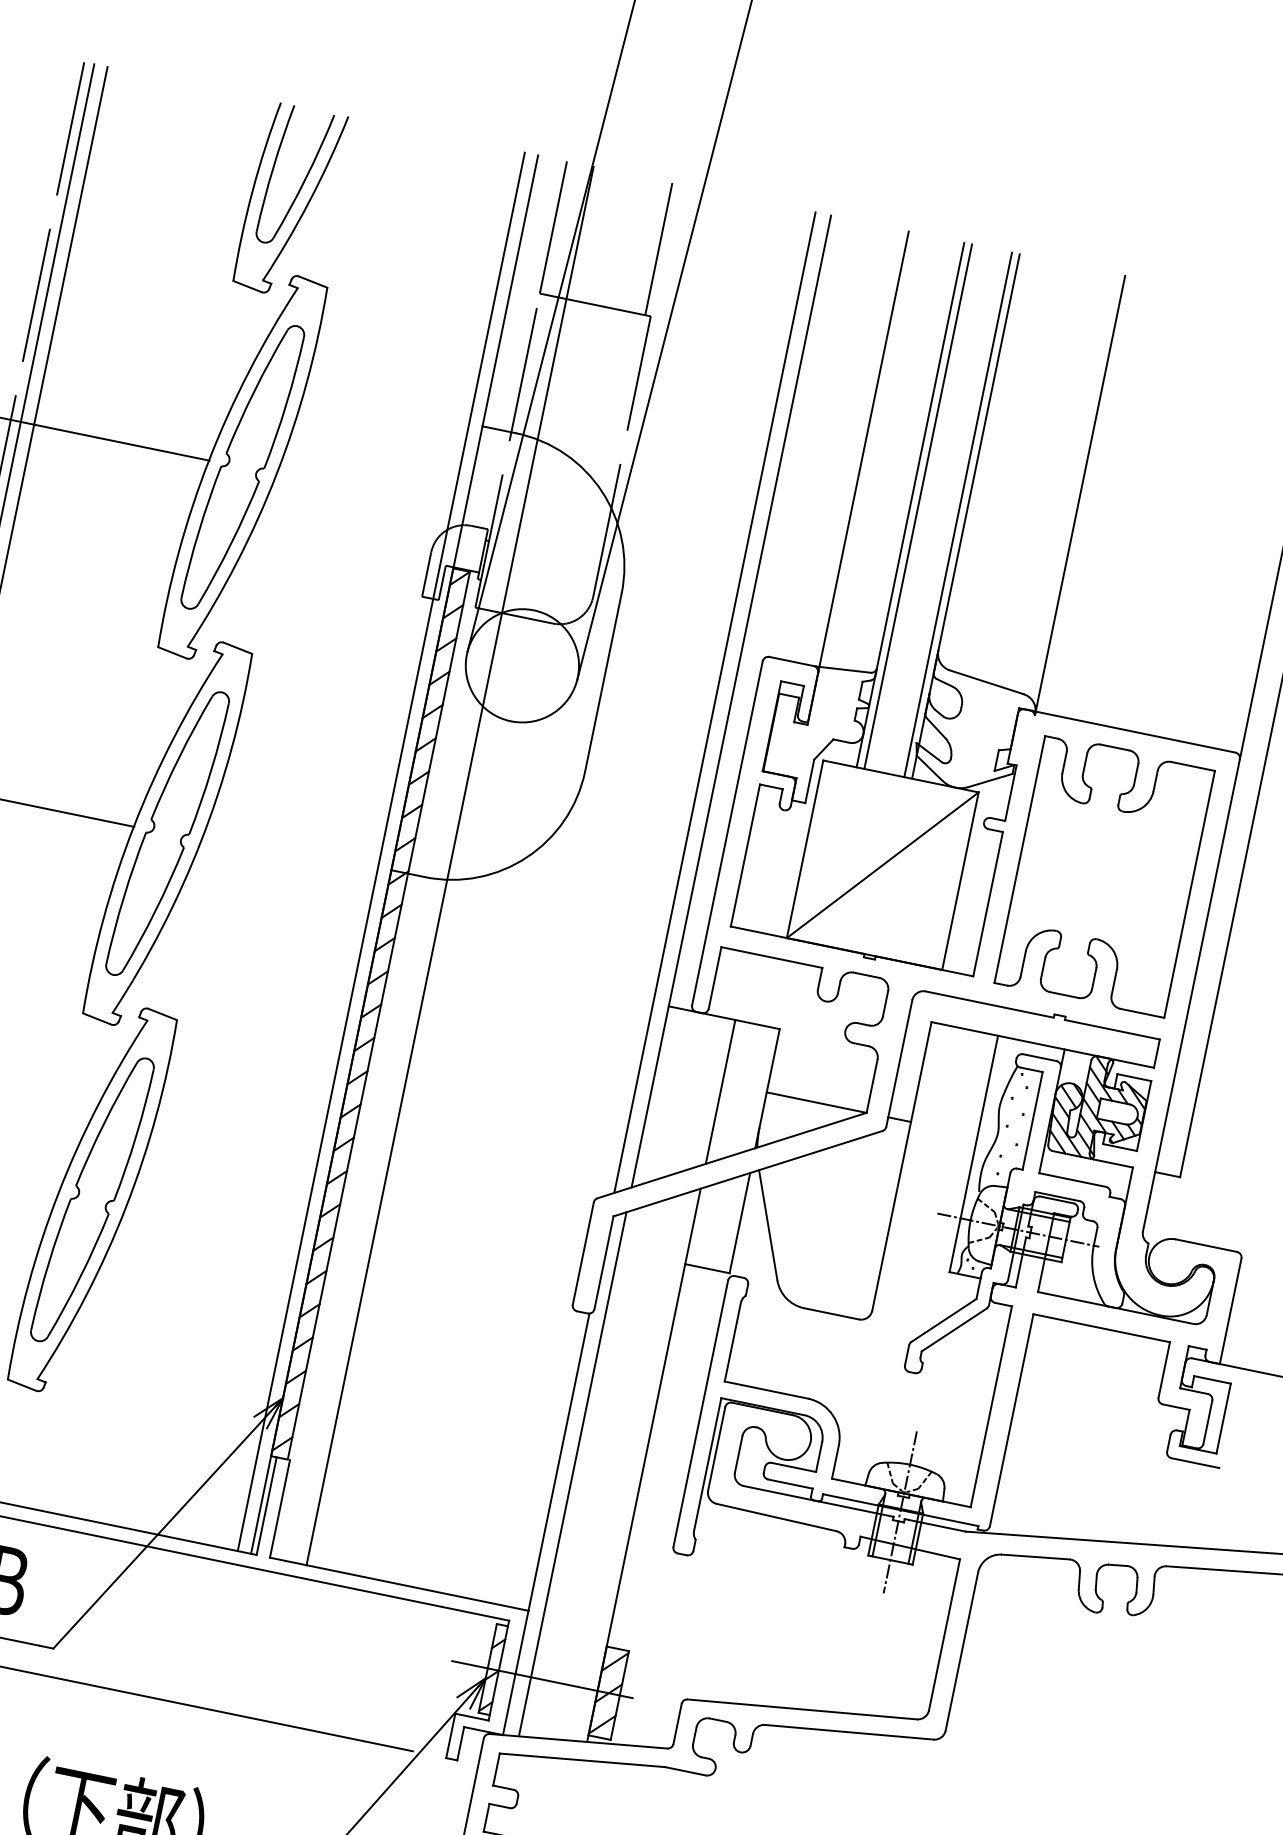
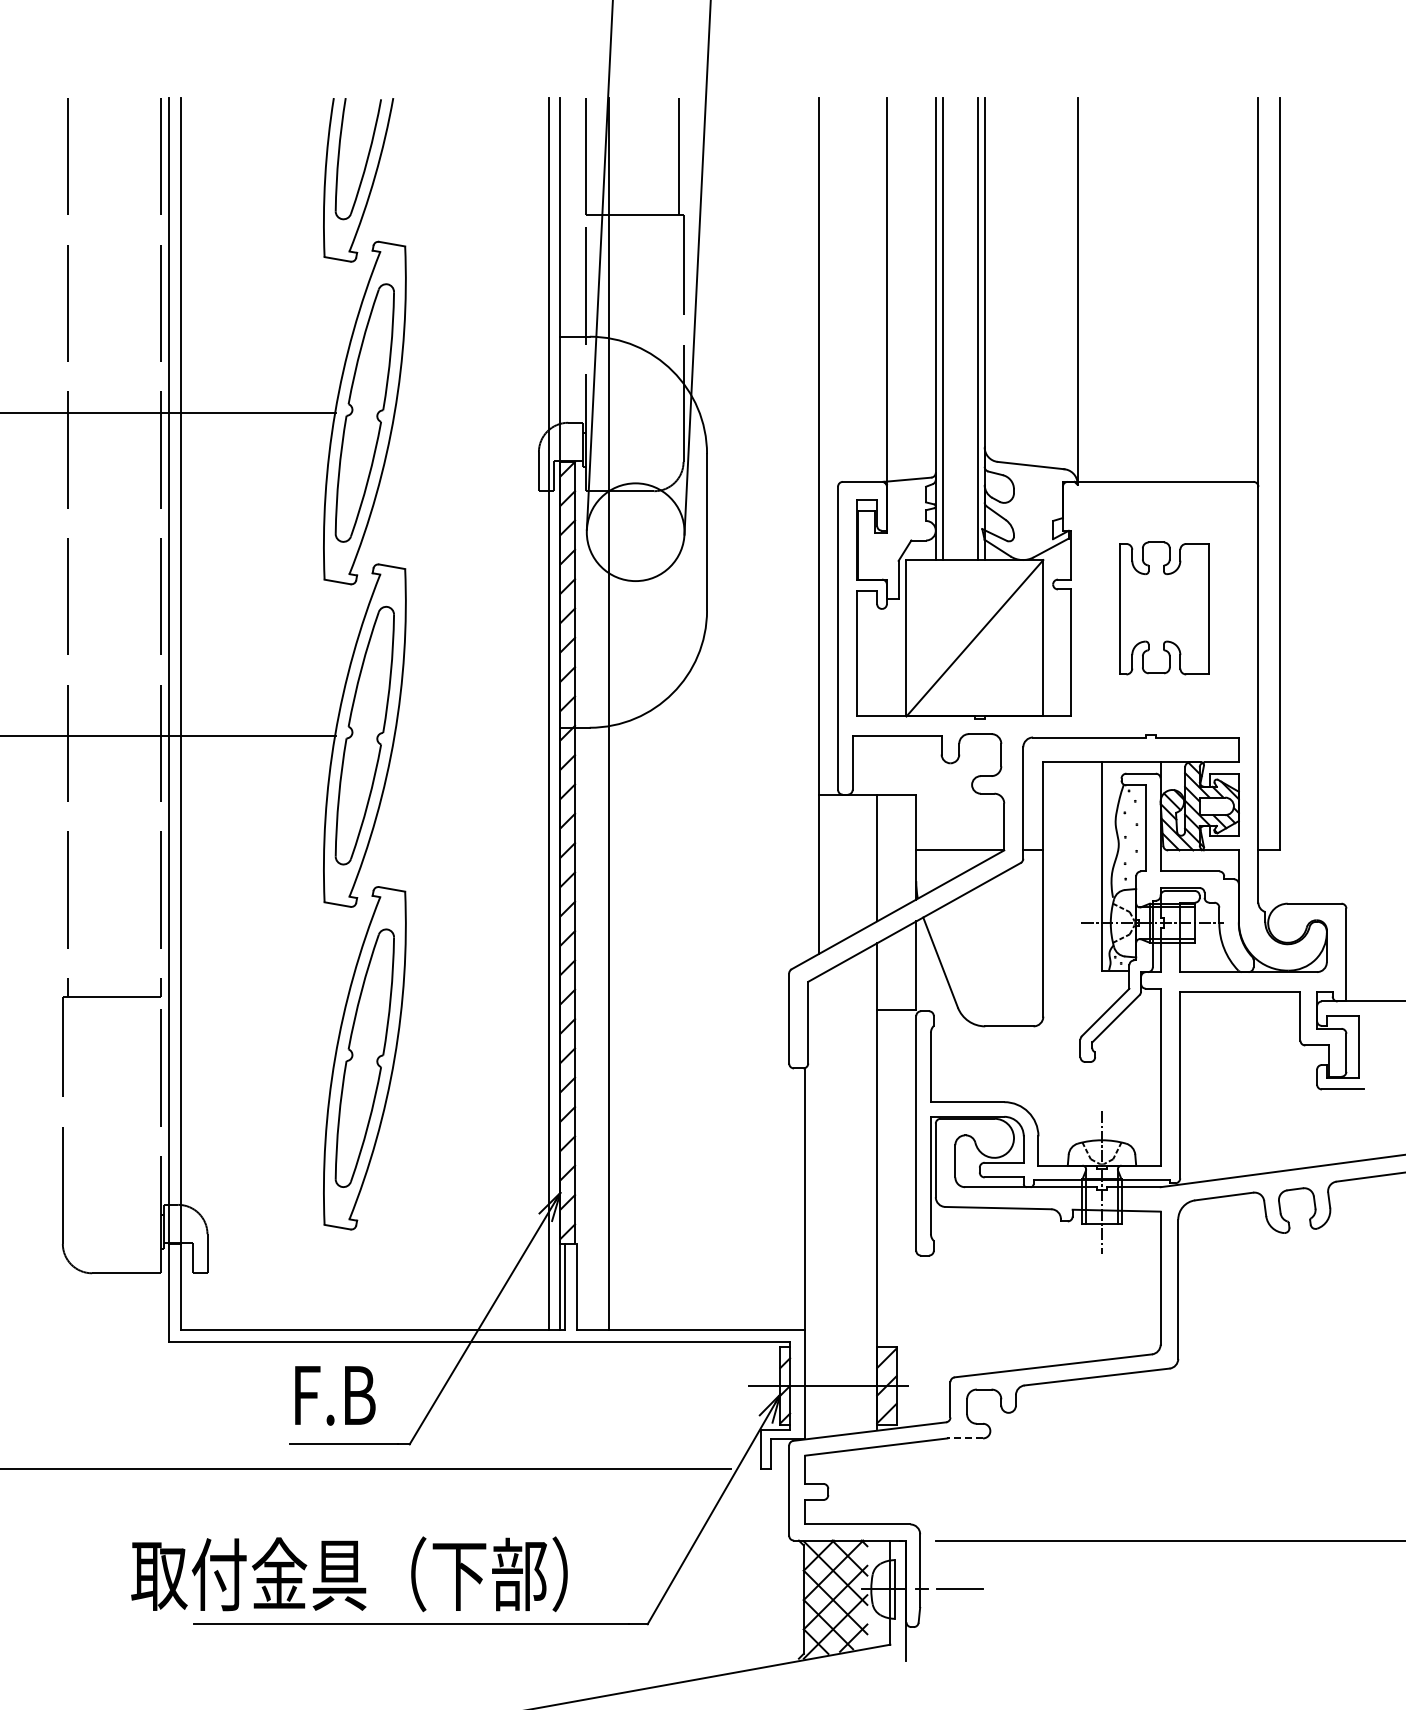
line: (714, 702) -> (804, 529), removed
part: (1104, 875) -> (1164, 608), size x0.6
line: (572, 1473) -> (818, 1206), removed
line: (685, 1771) -> (965, 1438), solid -> dashed

